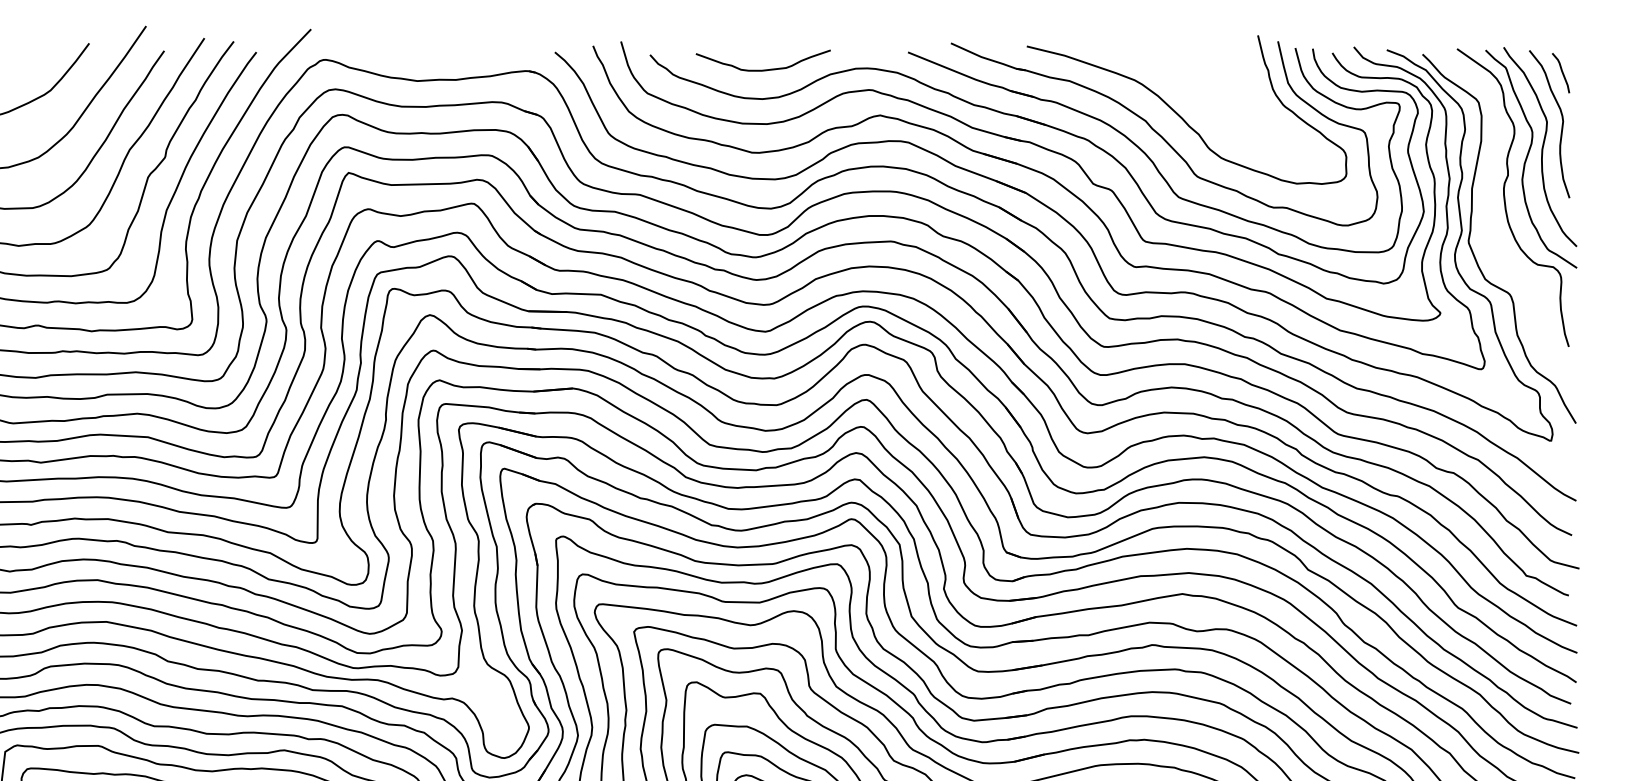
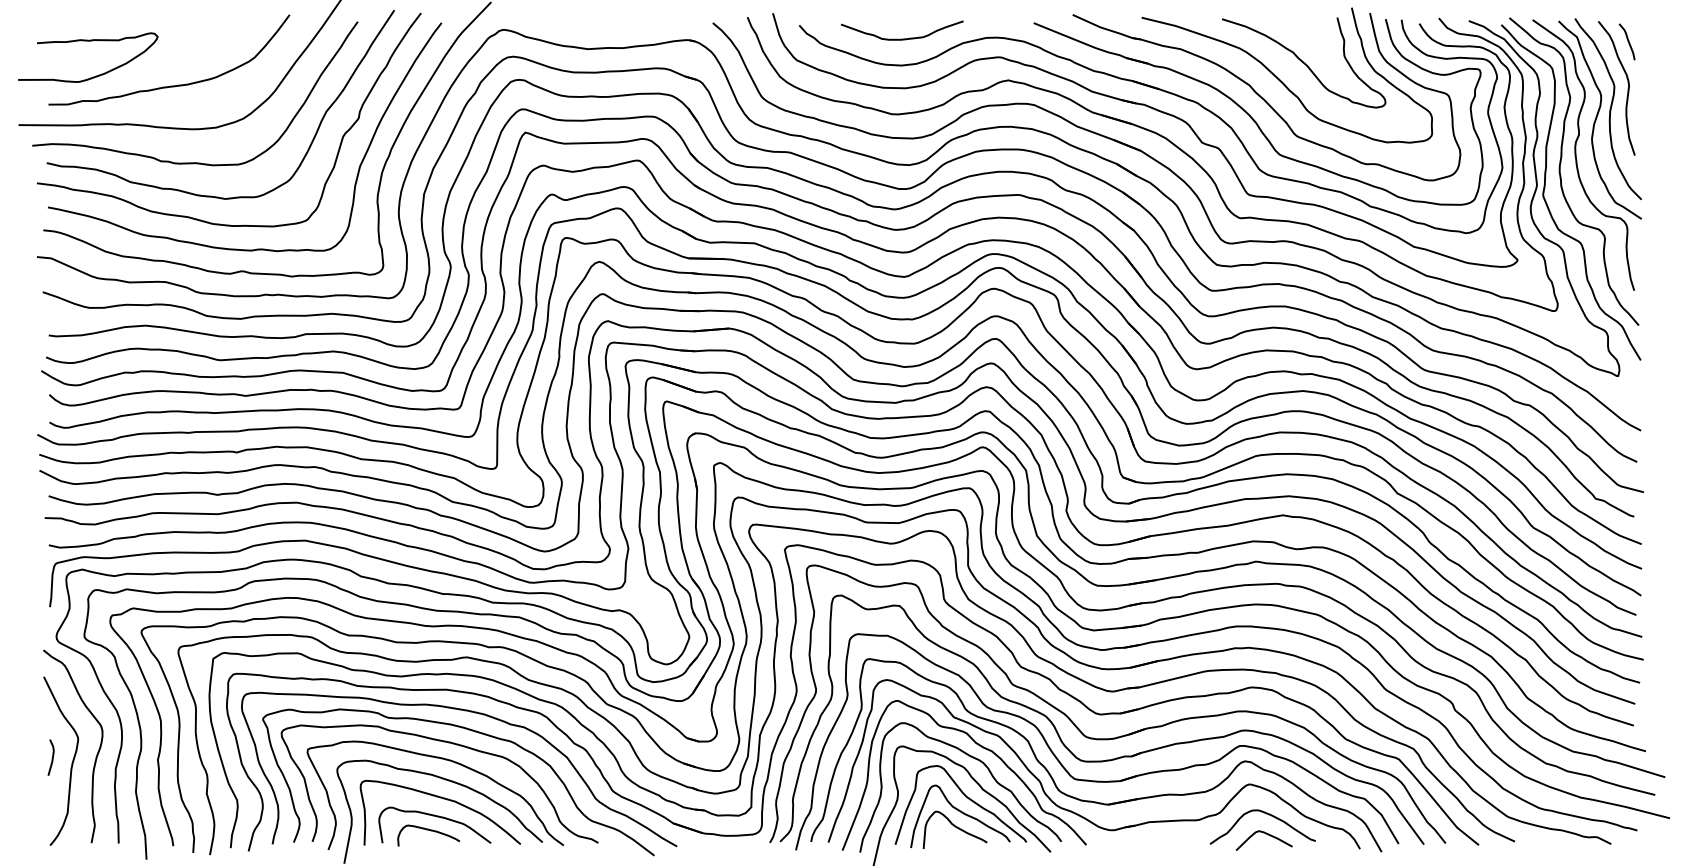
curve: (1205, 95) -> (1304, 62), added
curve: (1488, 220) -> (1561, 175), added

